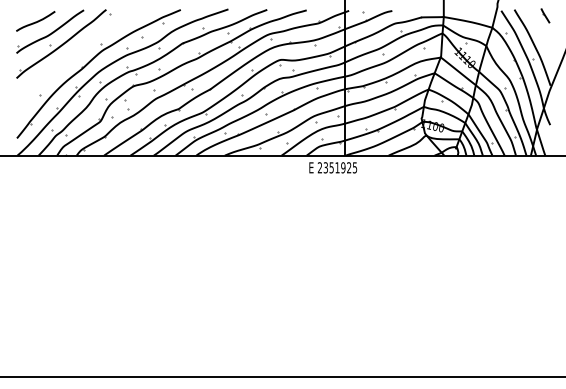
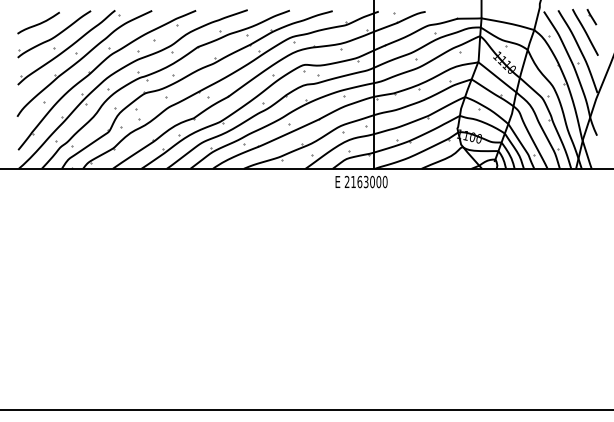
line: (539, 30) -> (585, 32), added
part: (78, 58) -> (84, 63), added
text: (340, 167) -> (369, 181), 2351925 -> 2163000

